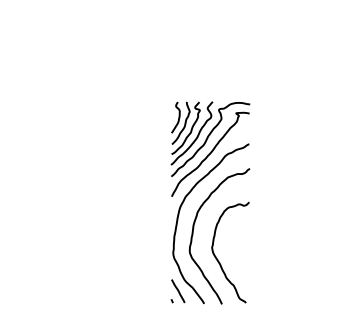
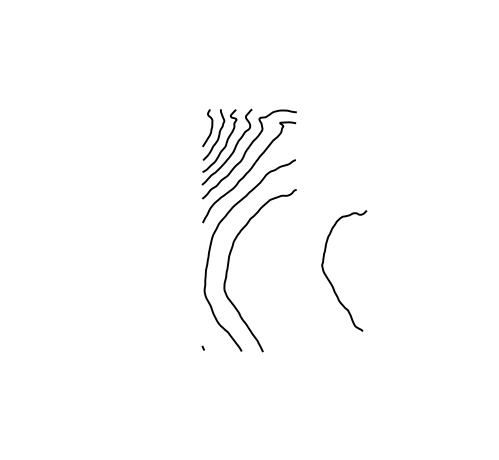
curve: (217, 258) -> (328, 277), moved
line: (178, 291) -> (210, 336), removed

